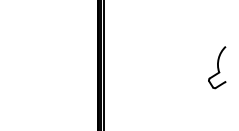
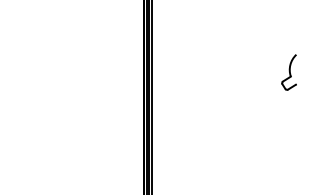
part: (216, 67) -> (288, 72), size x0.7

